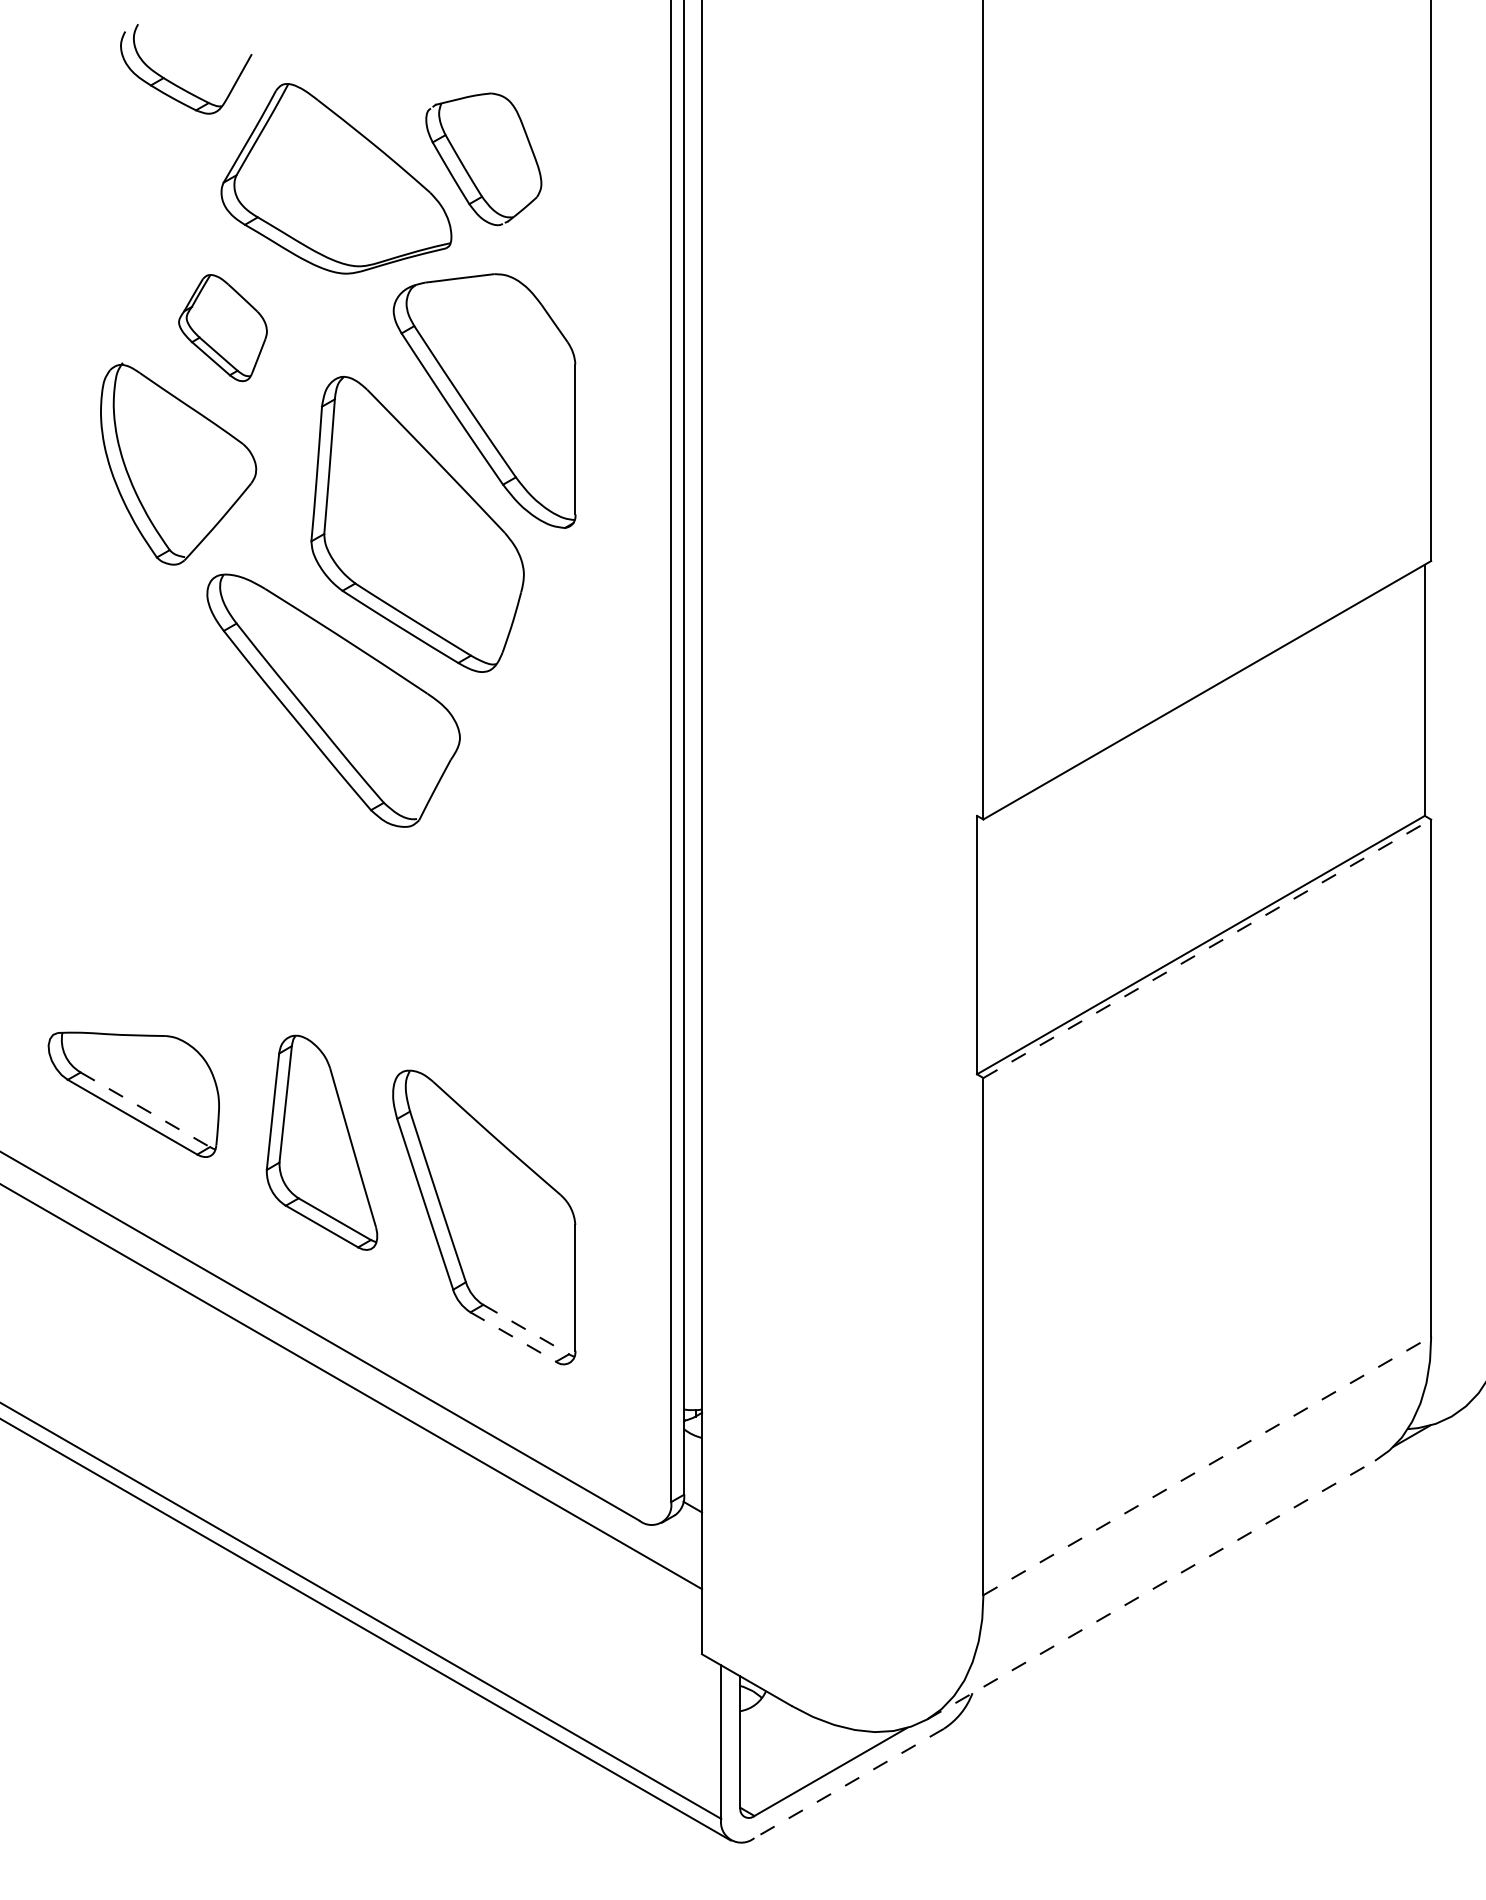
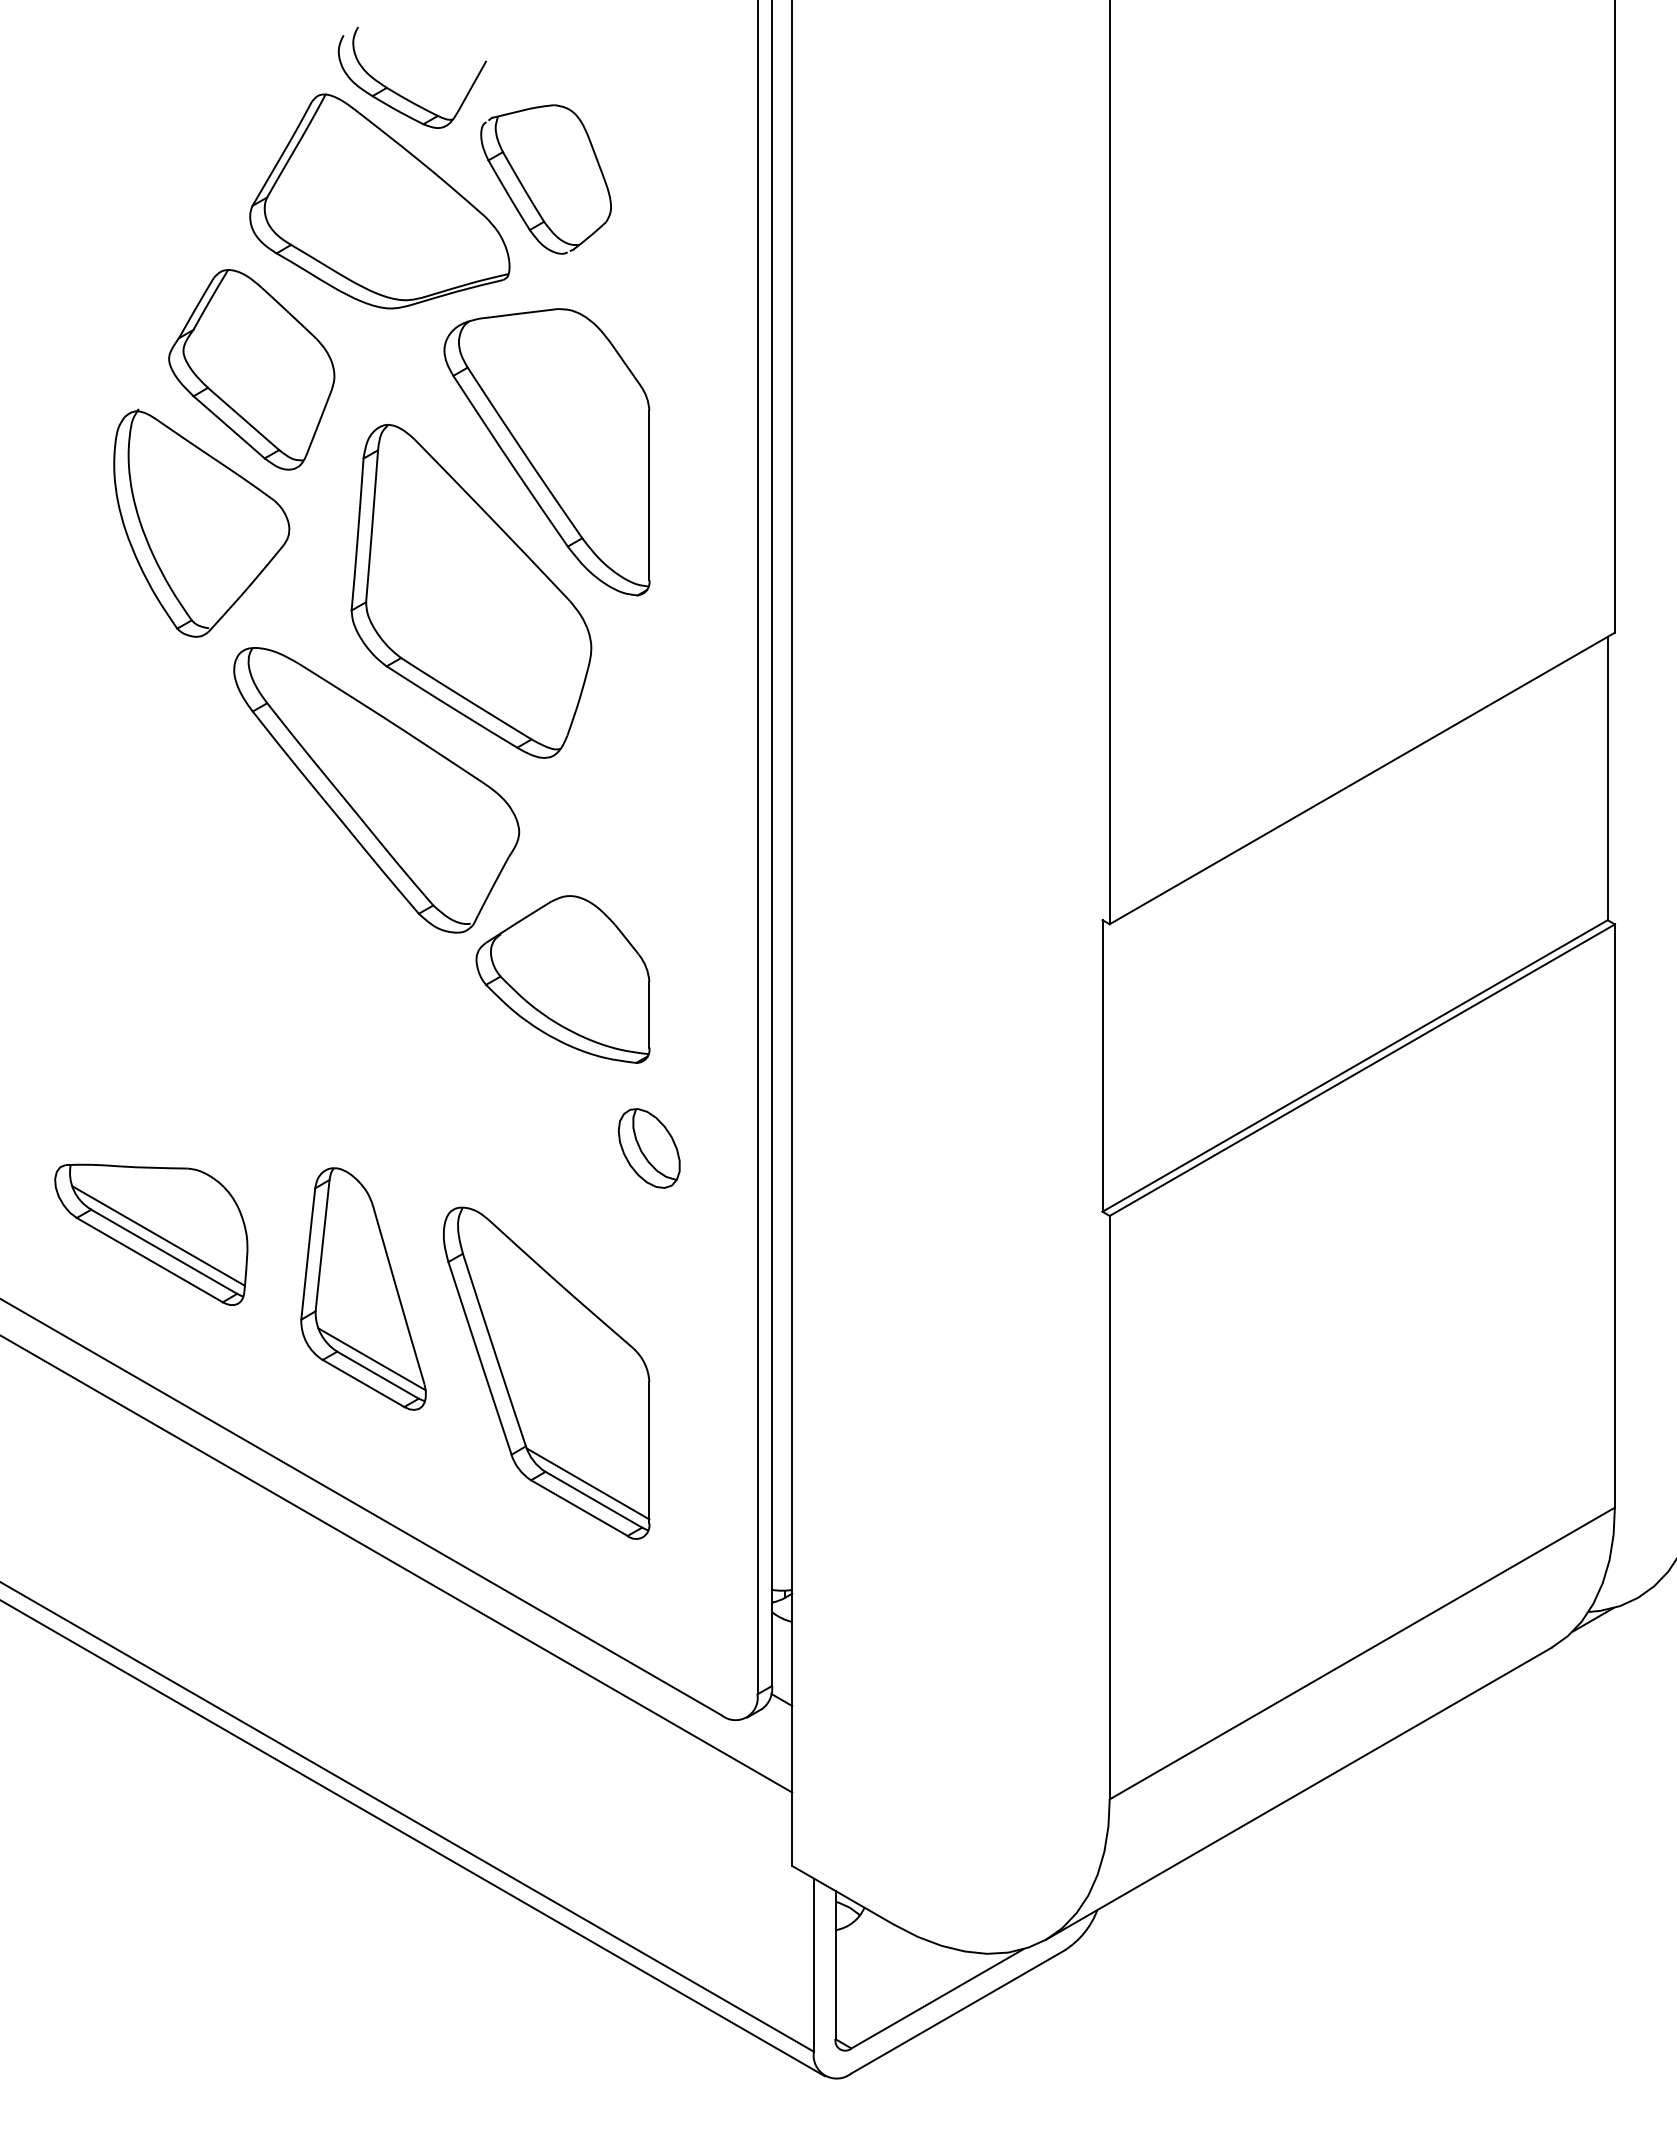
part: (175, 83) -> (400, 94), moved
part: (222, 327) -> (251, 369), size x1.67
part: (498, 868) -> (562, 979), added
line: (1207, 949) -> (1362, 1070), dashed -> solid
part: (574, 1018) -> (648, 1148), added
line: (140, 1095) -> (158, 1235), added
line: (145, 1110) -> (164, 1252), dashed -> solid
line: (329, 1205) -> (371, 1359), added
line: (520, 1315) -> (587, 1483), added
line: (525, 1329) -> (593, 1499), dashed -> solid
line: (513, 1337) -> (579, 1508), dashed -> solid
line: (1207, 1465) -> (1362, 1653), dashed -> solid
line: (1150, 1589) -> (1298, 1793), dashed -> solid
line: (848, 1784) -> (957, 2012), dashed -> solid

